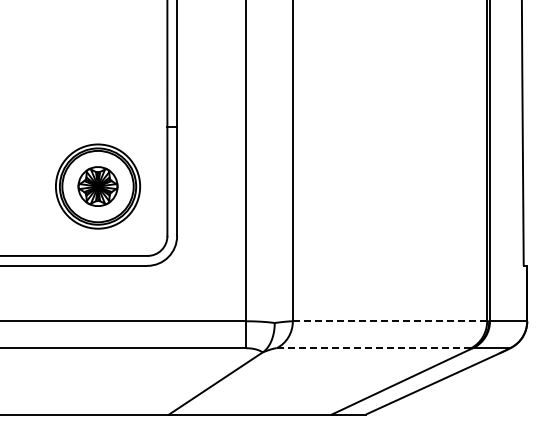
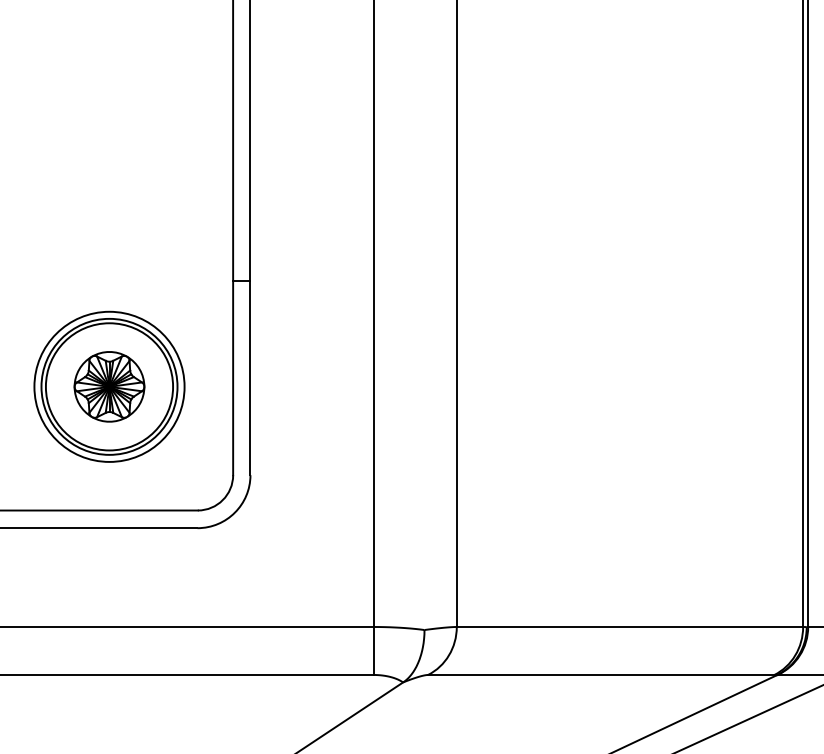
line: (390, 321) -> (630, 627), dashed -> solid
line: (374, 348) -> (602, 675), dashed -> solid

